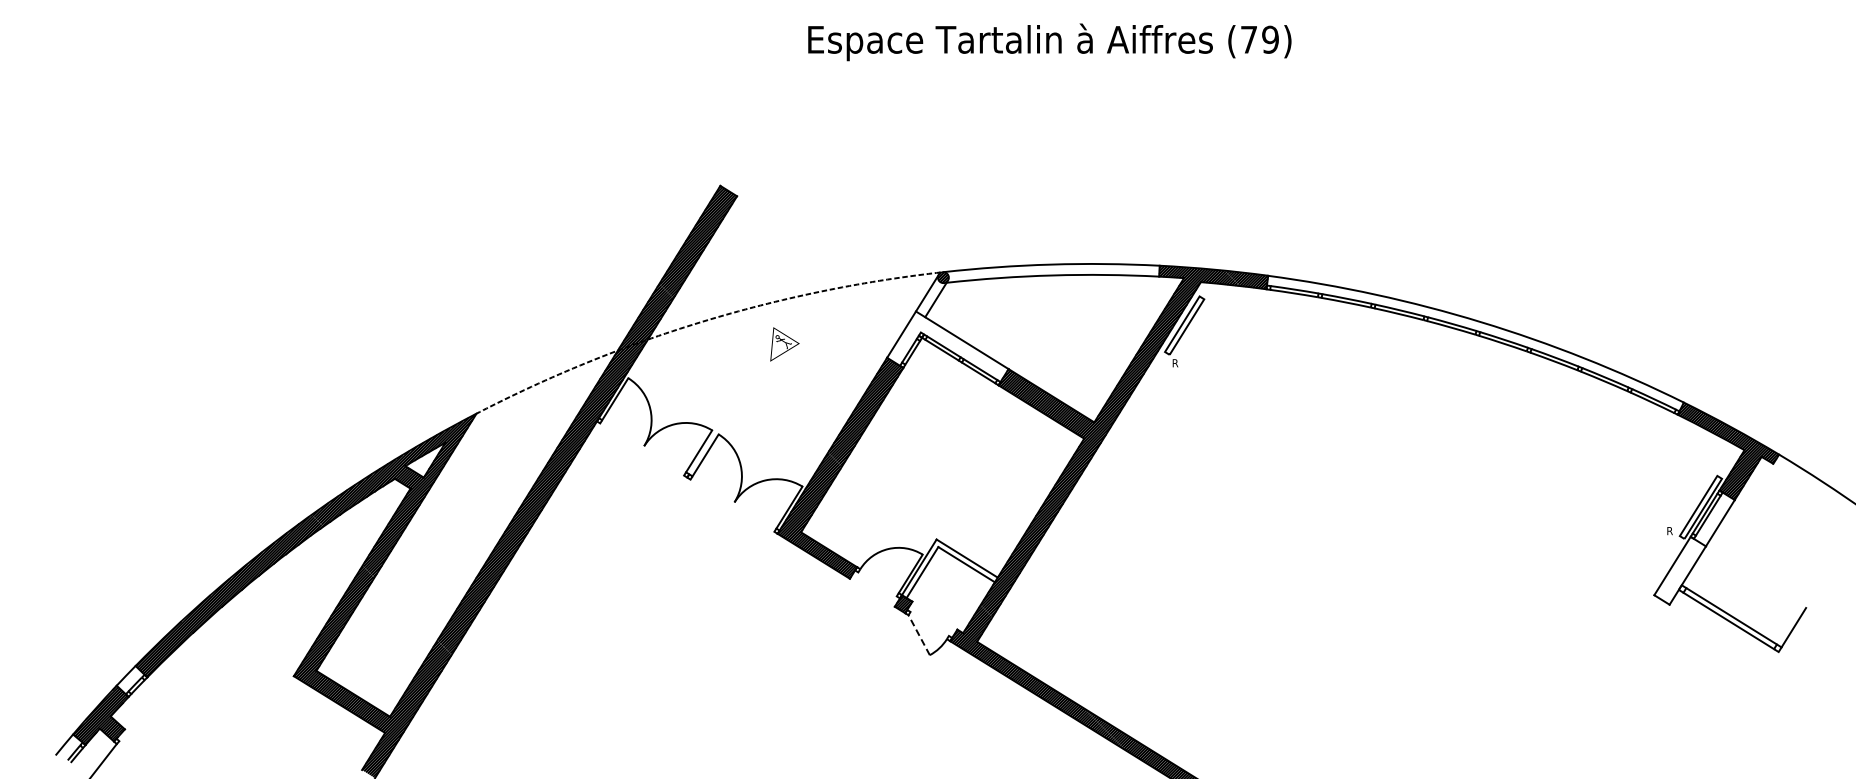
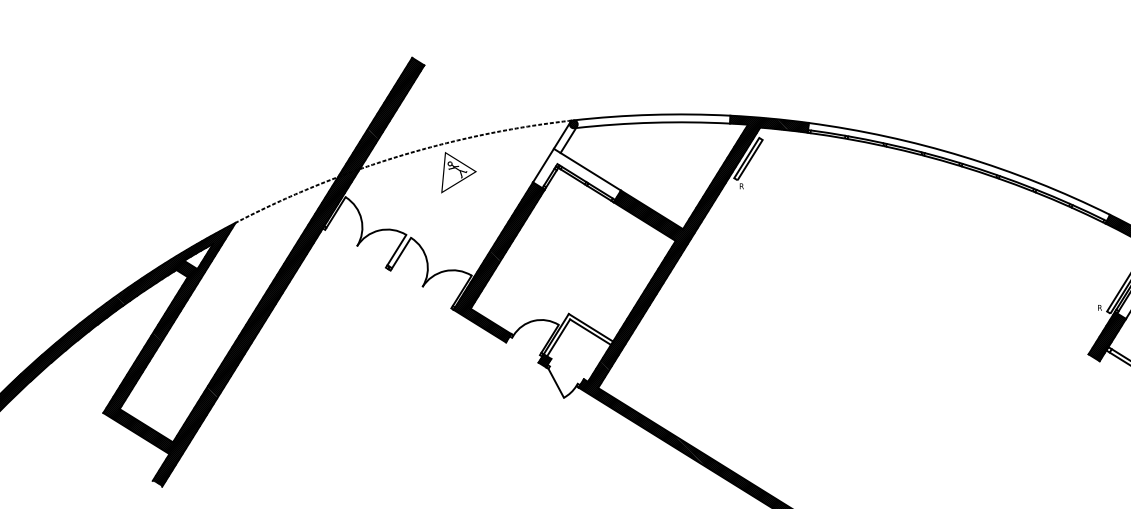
part: (784, 344) -> (458, 172), size x1.67
hatch: (1679, 570) -> (1106, 336), added
line: (919, 635) -> (556, 383), dashed -> solid

